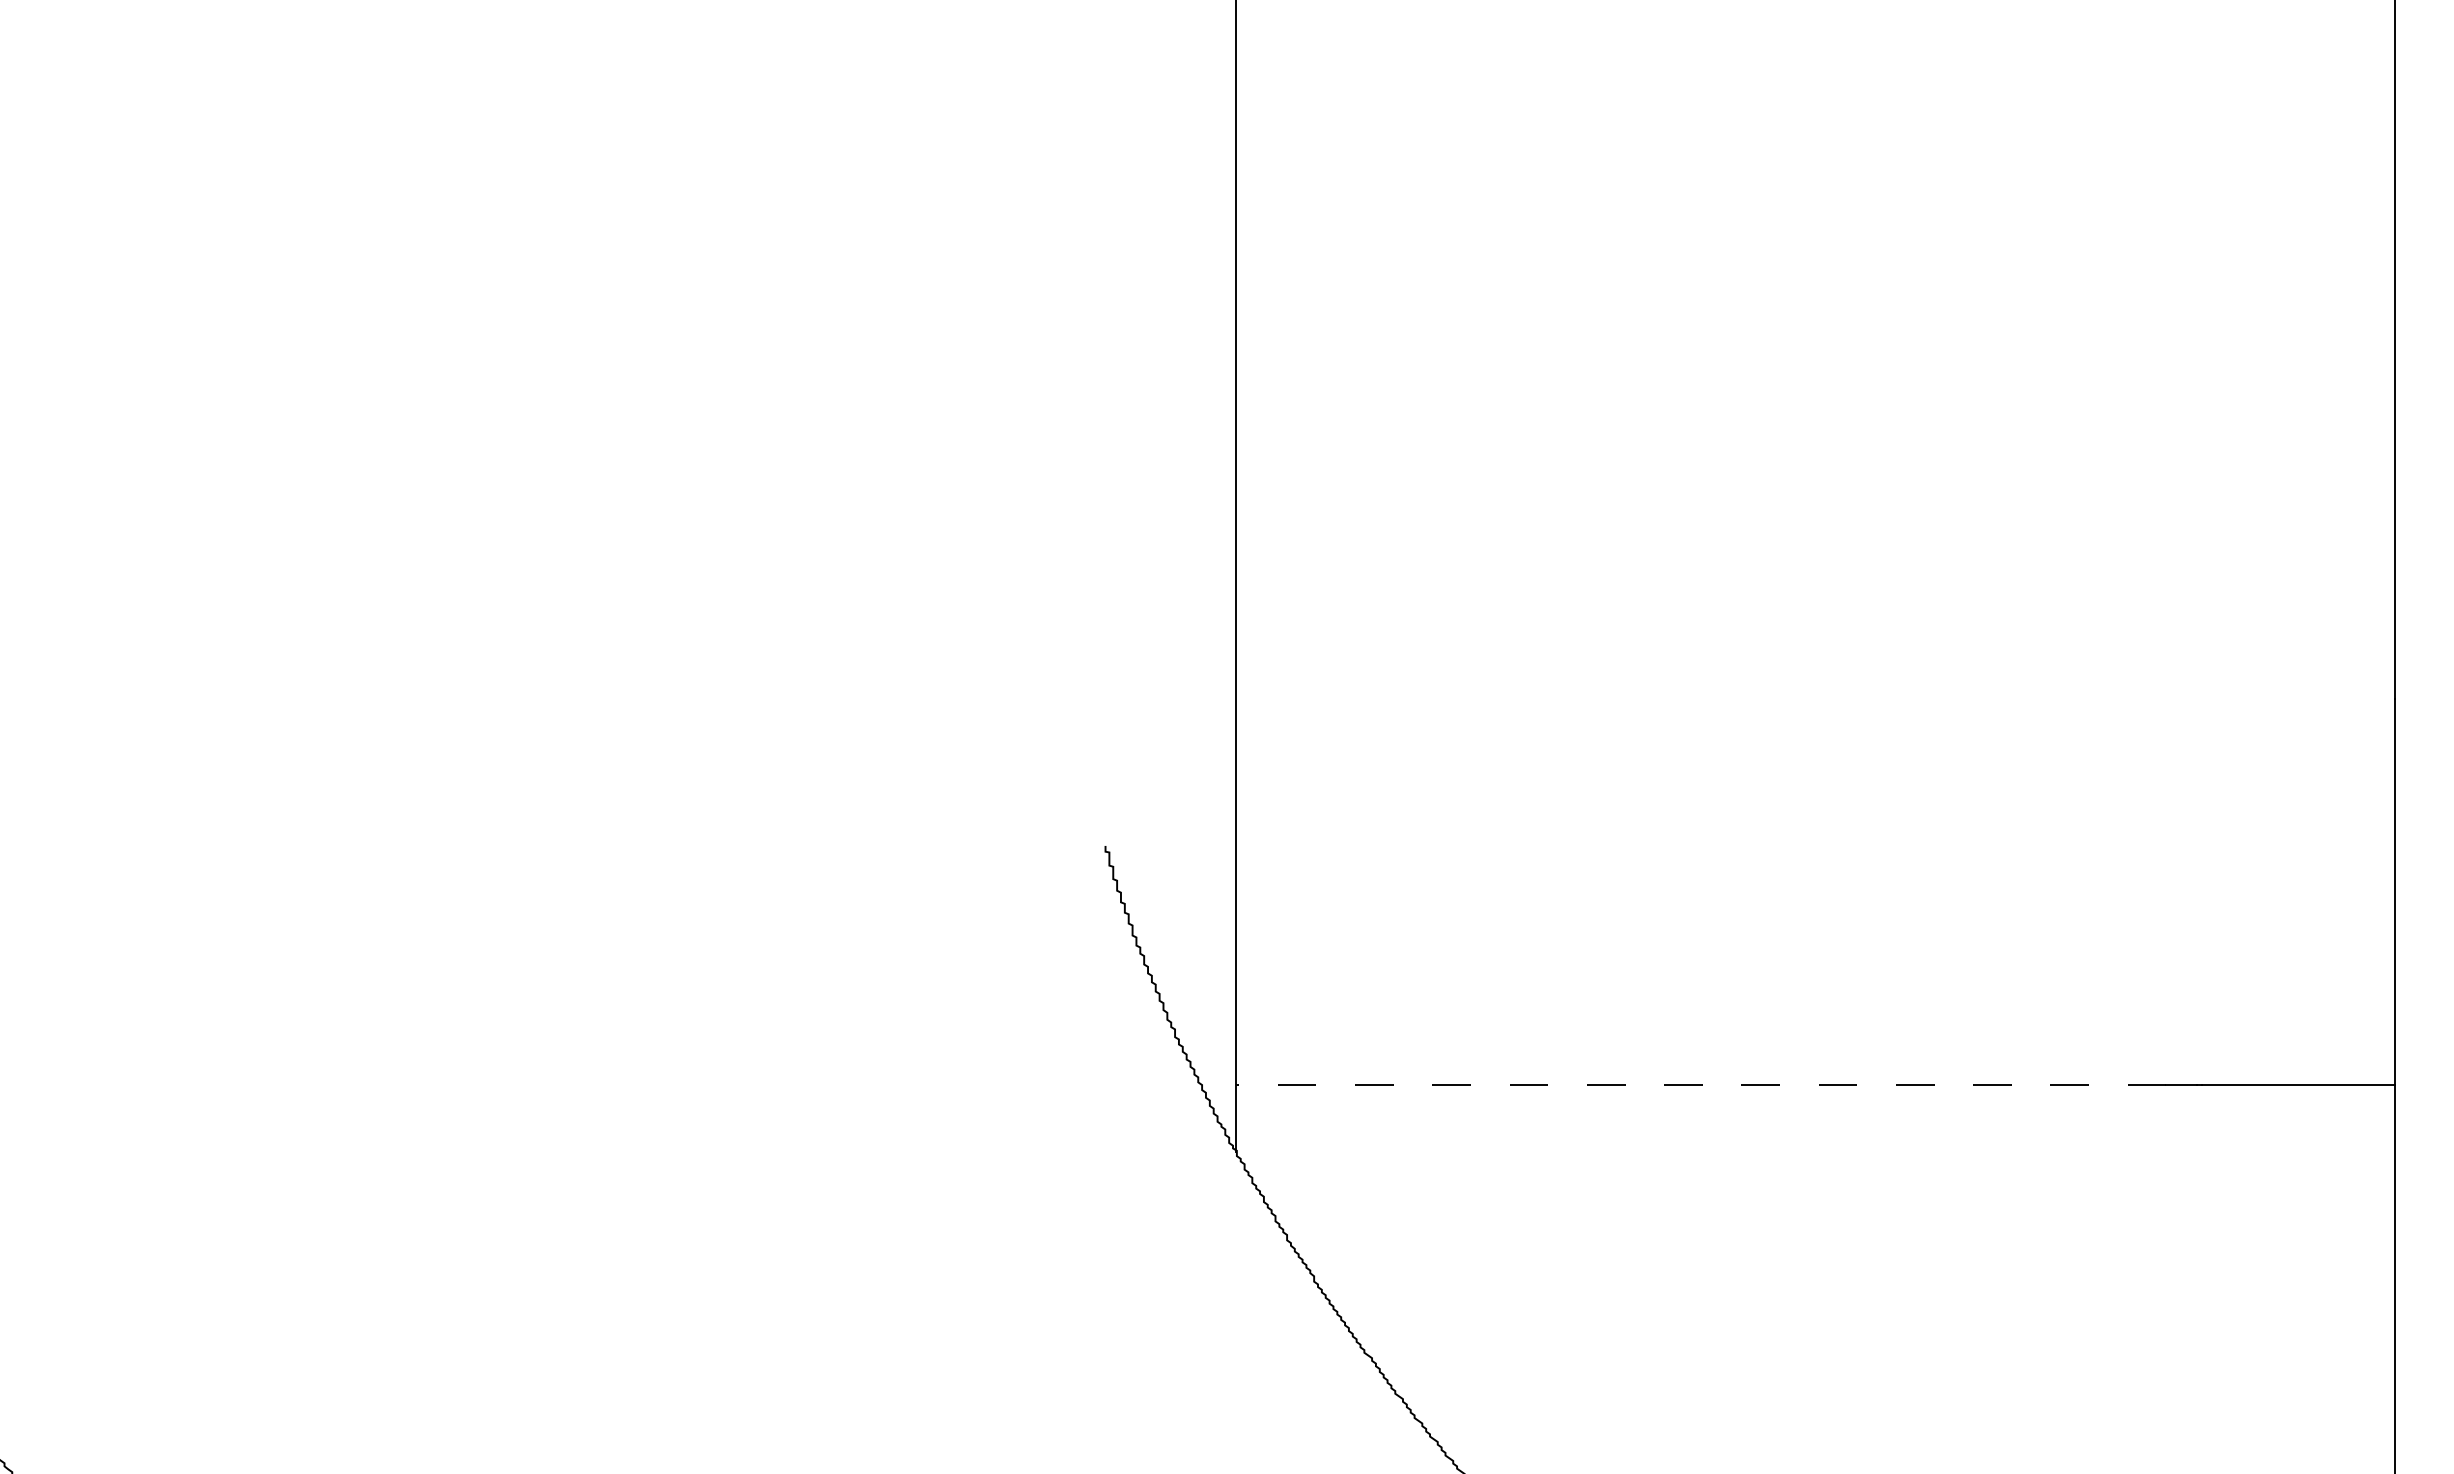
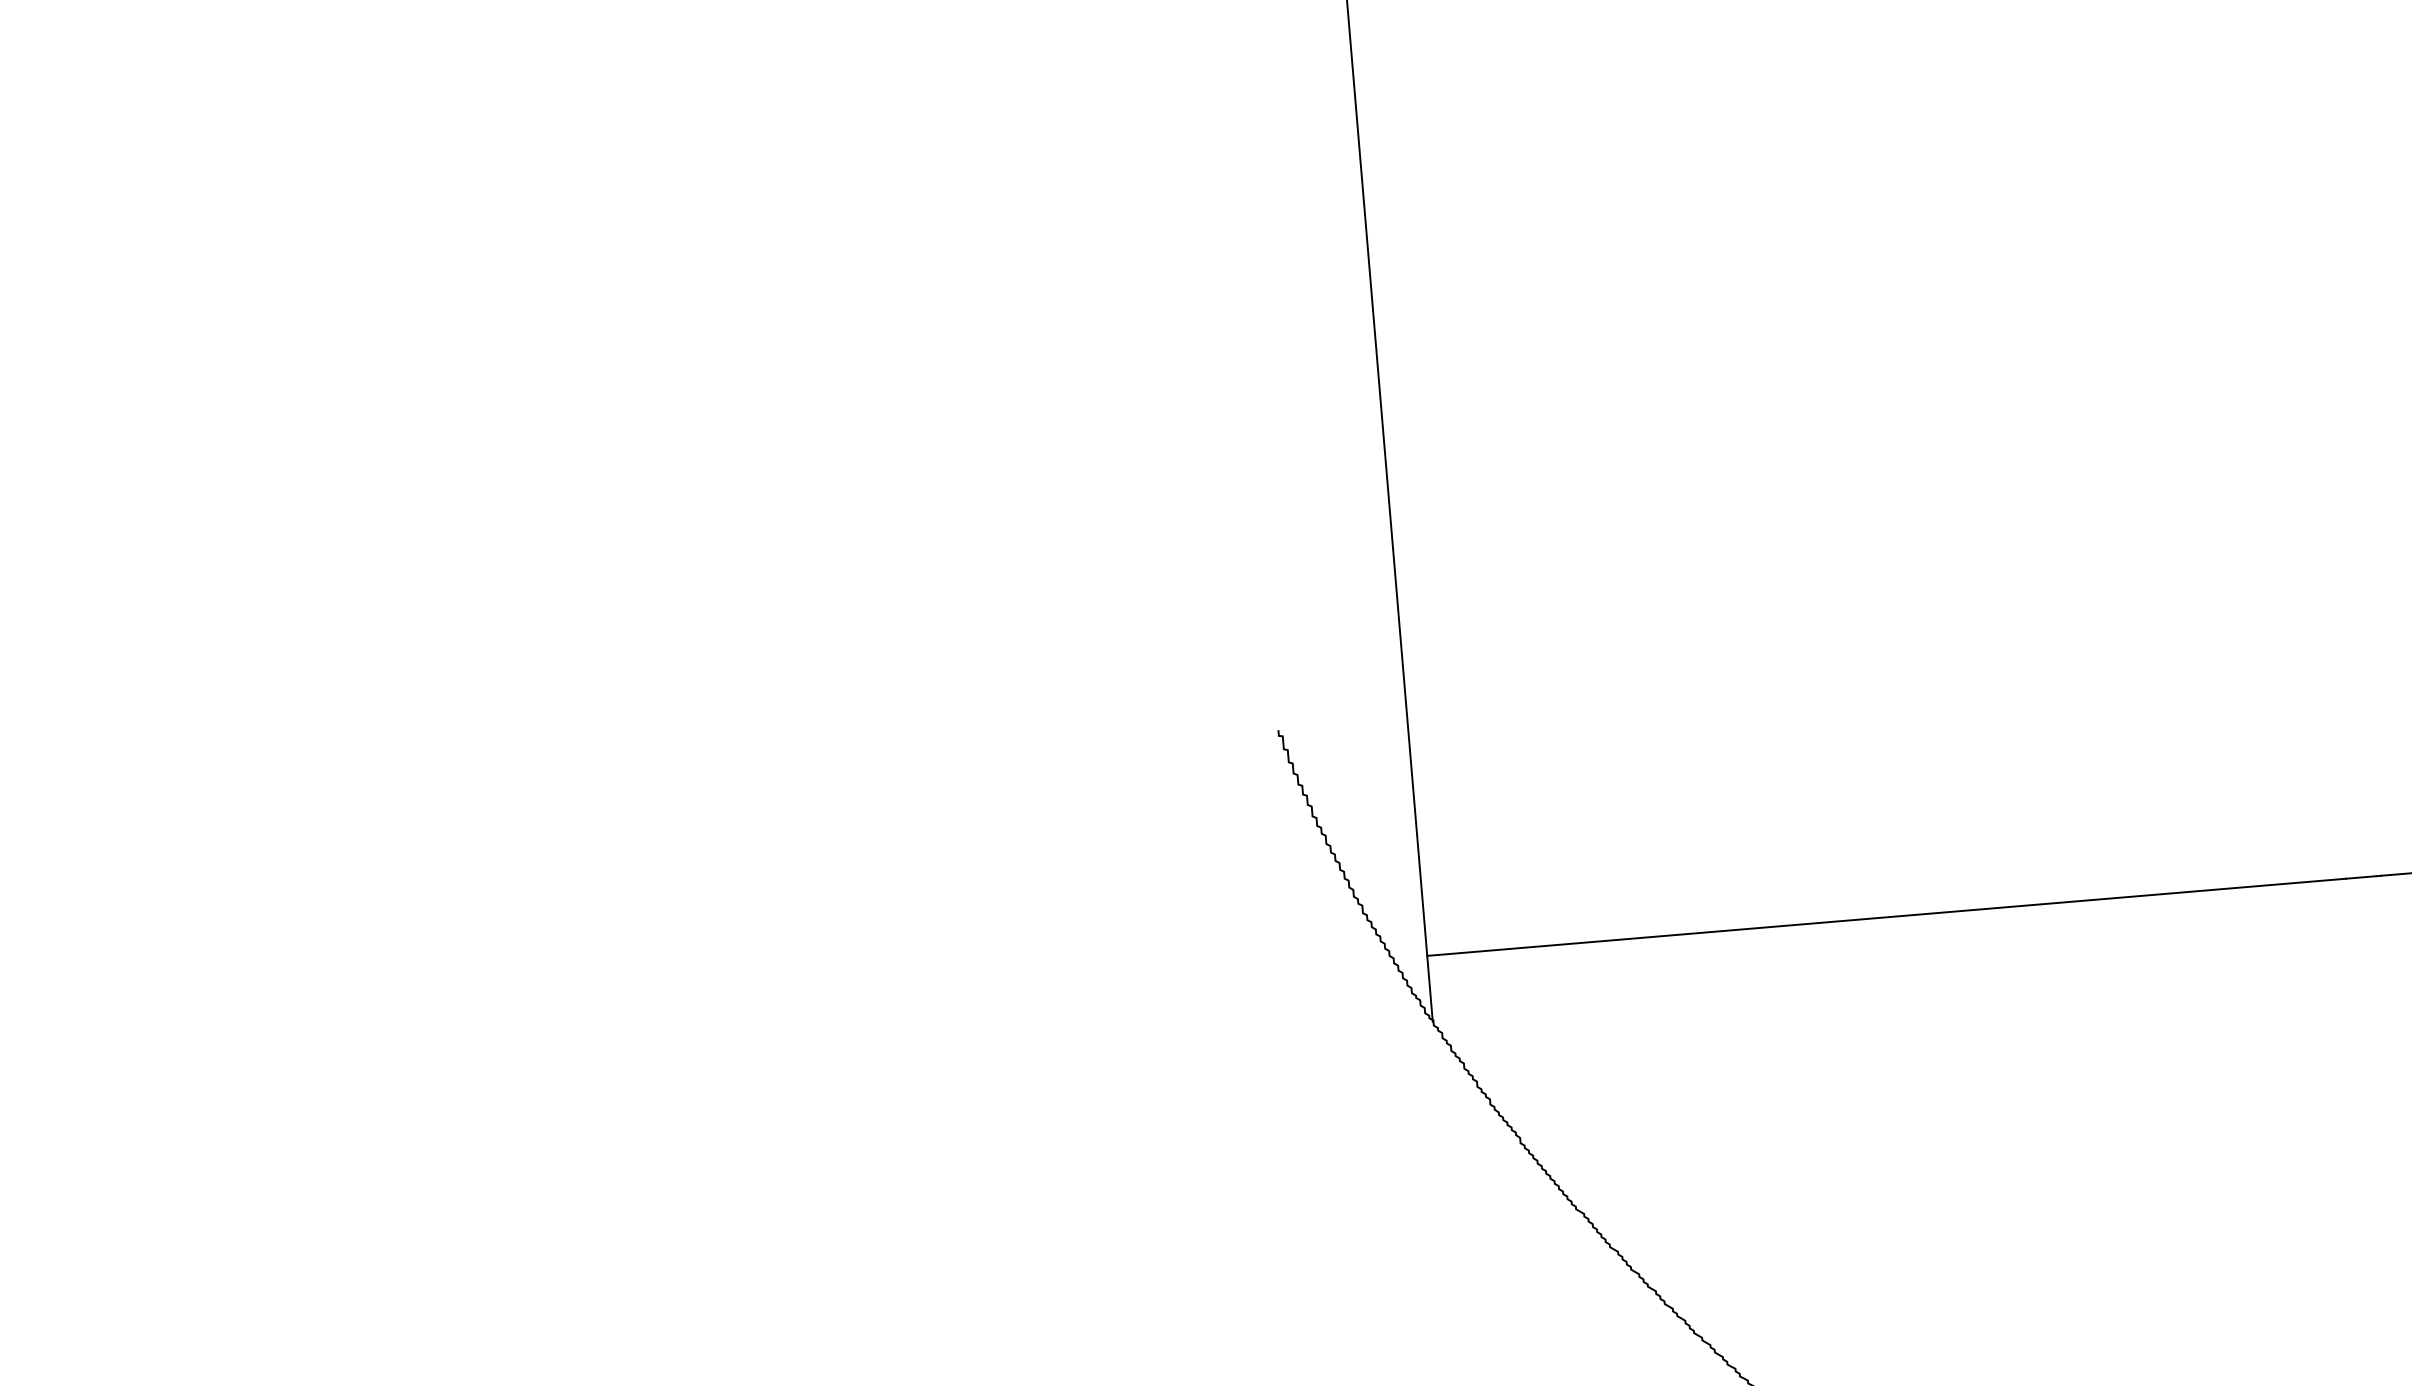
line: (1700, 1085) -> (1885, 917), dashed -> solid

